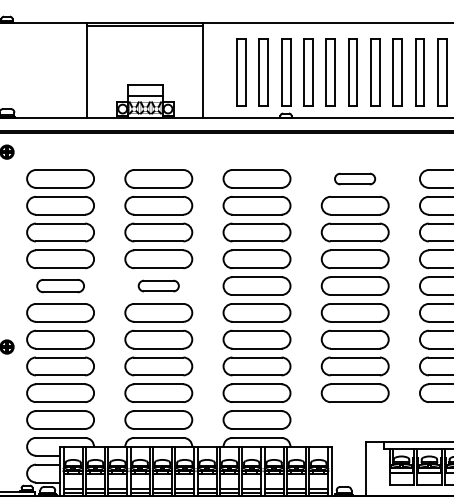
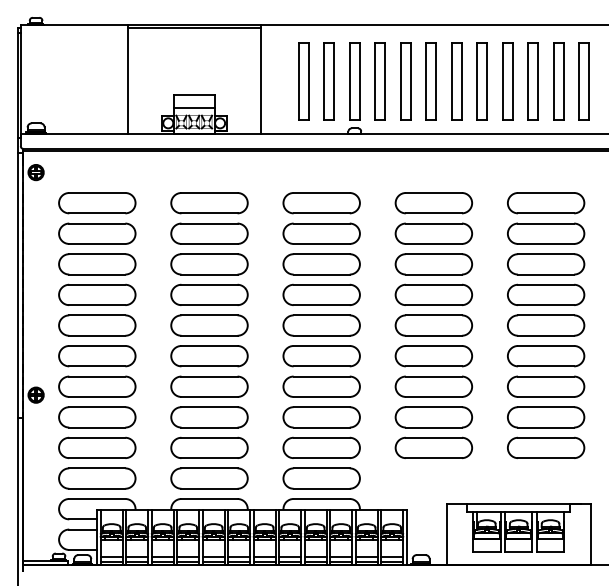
part: (354, 179) -> (433, 203), size x1.67
part: (60, 286) -> (97, 325), size x1.43
part: (158, 286) -> (209, 325), size x1.67

